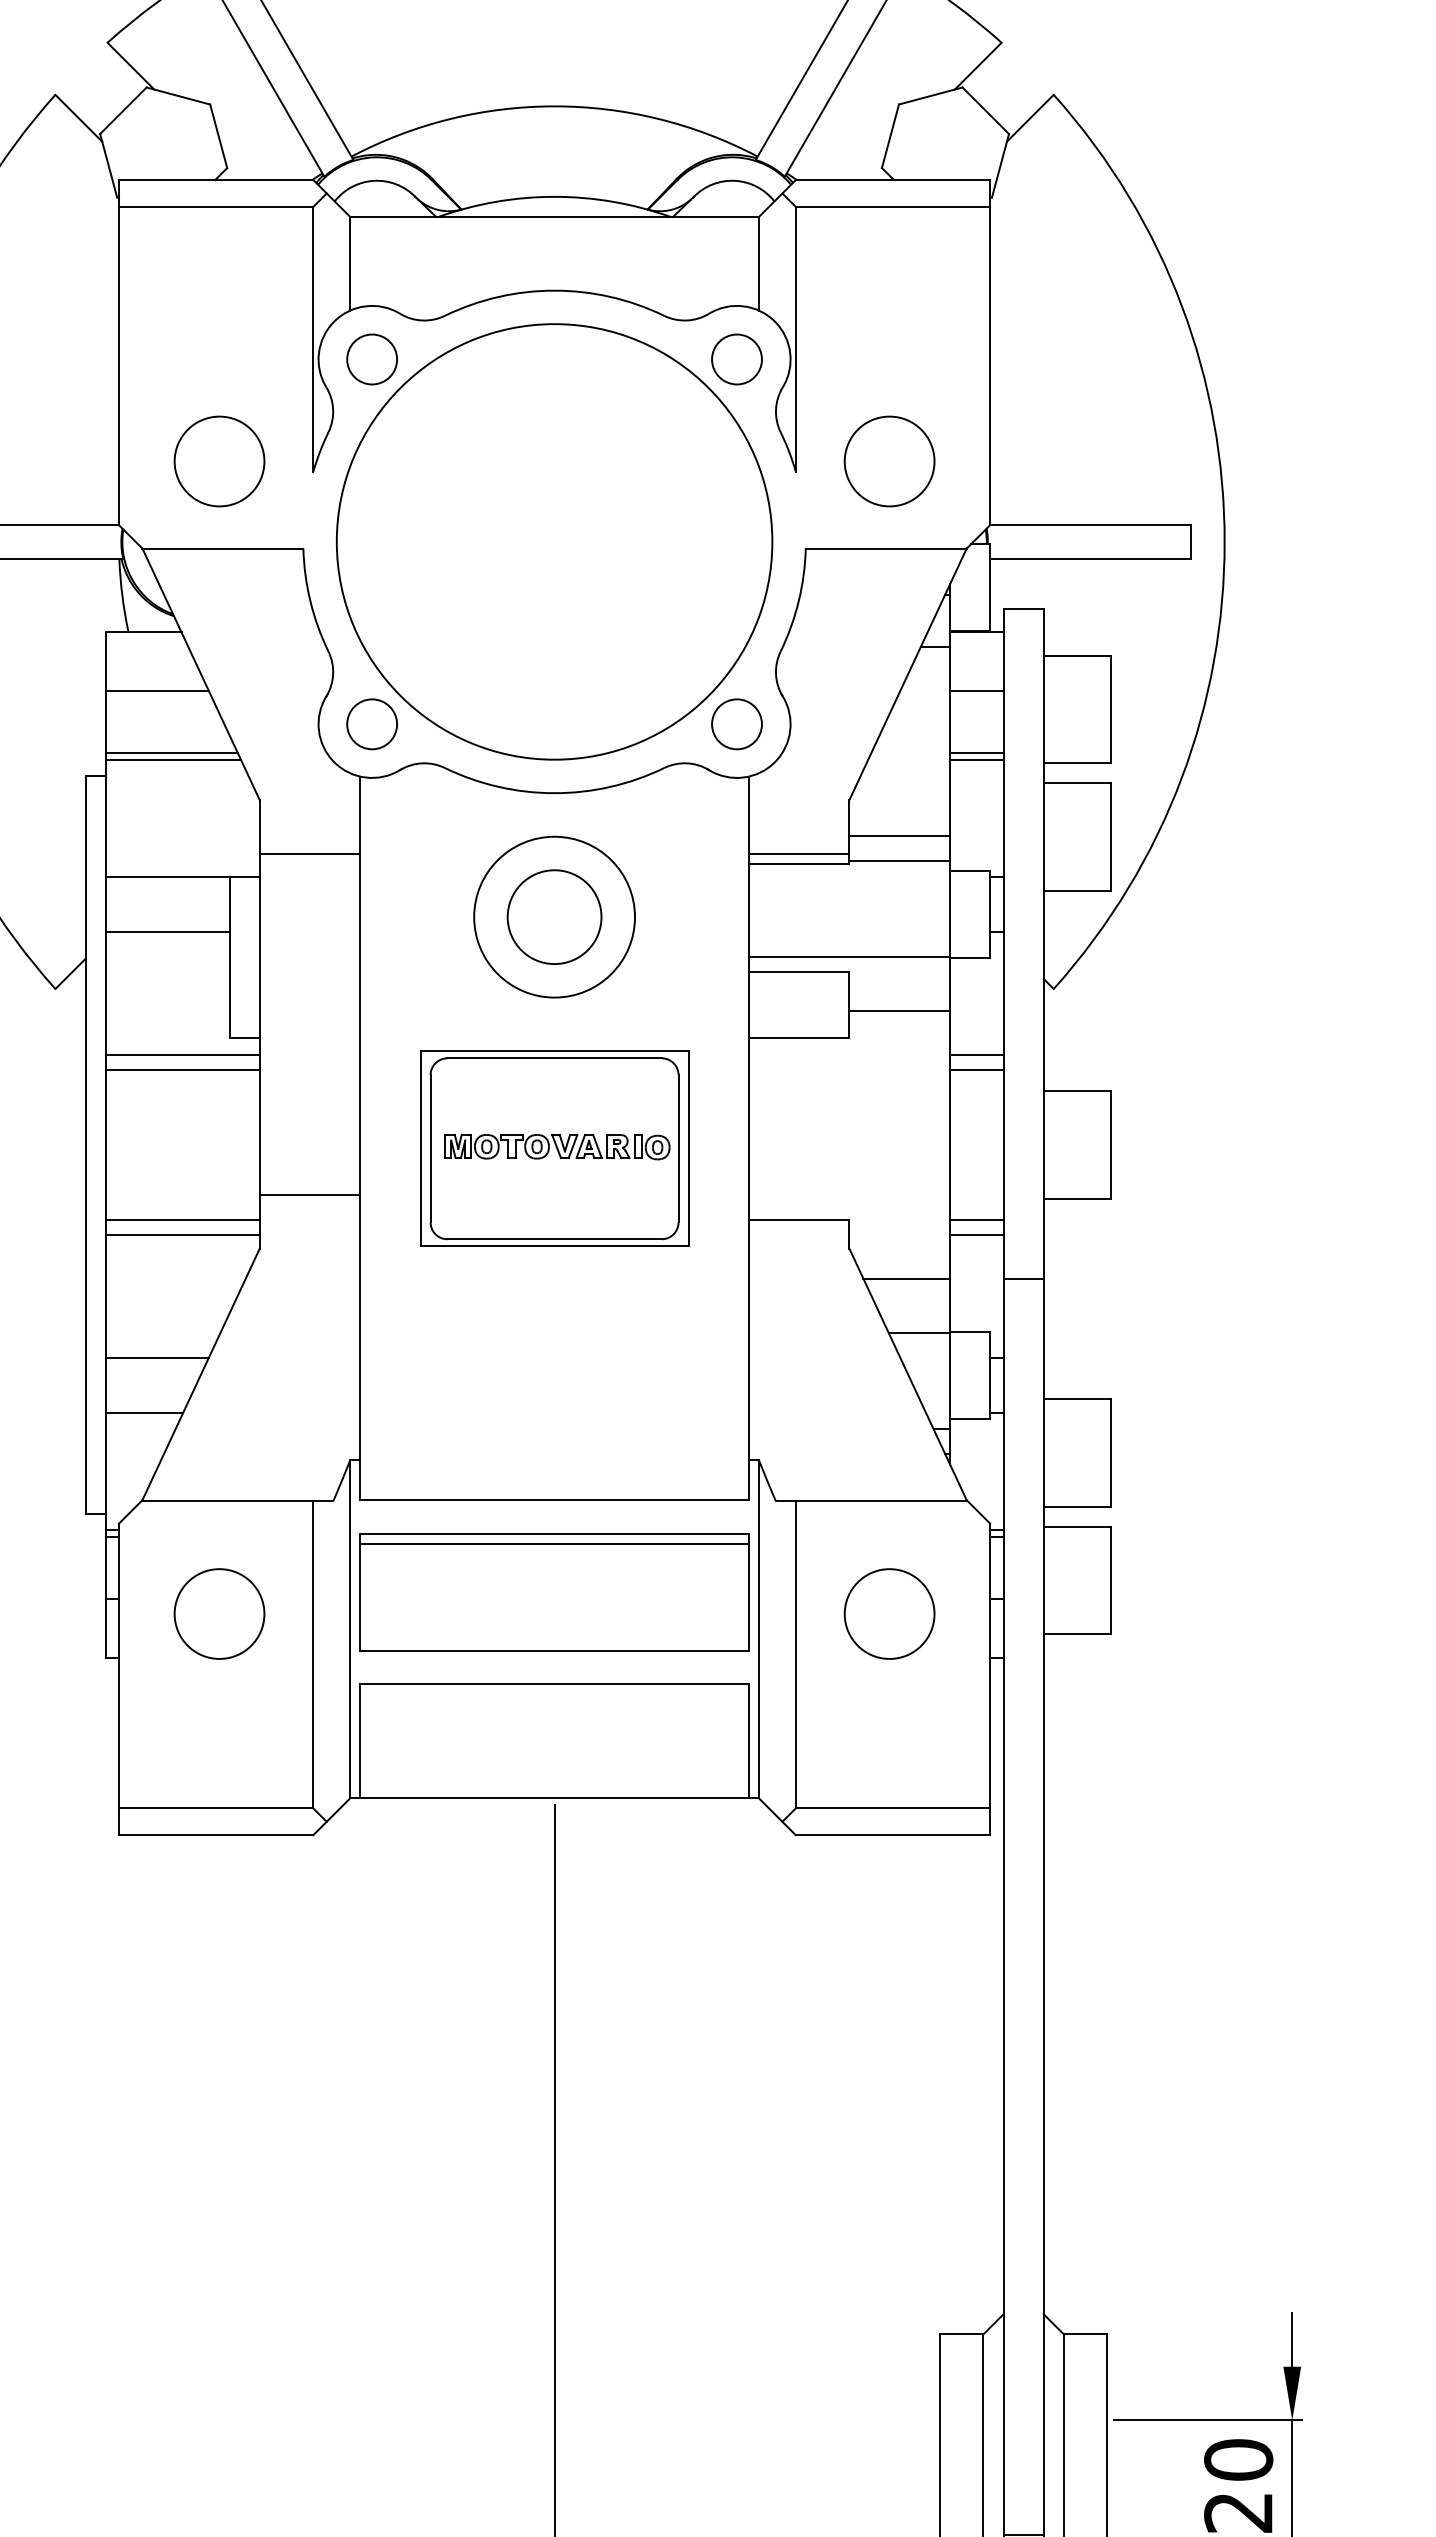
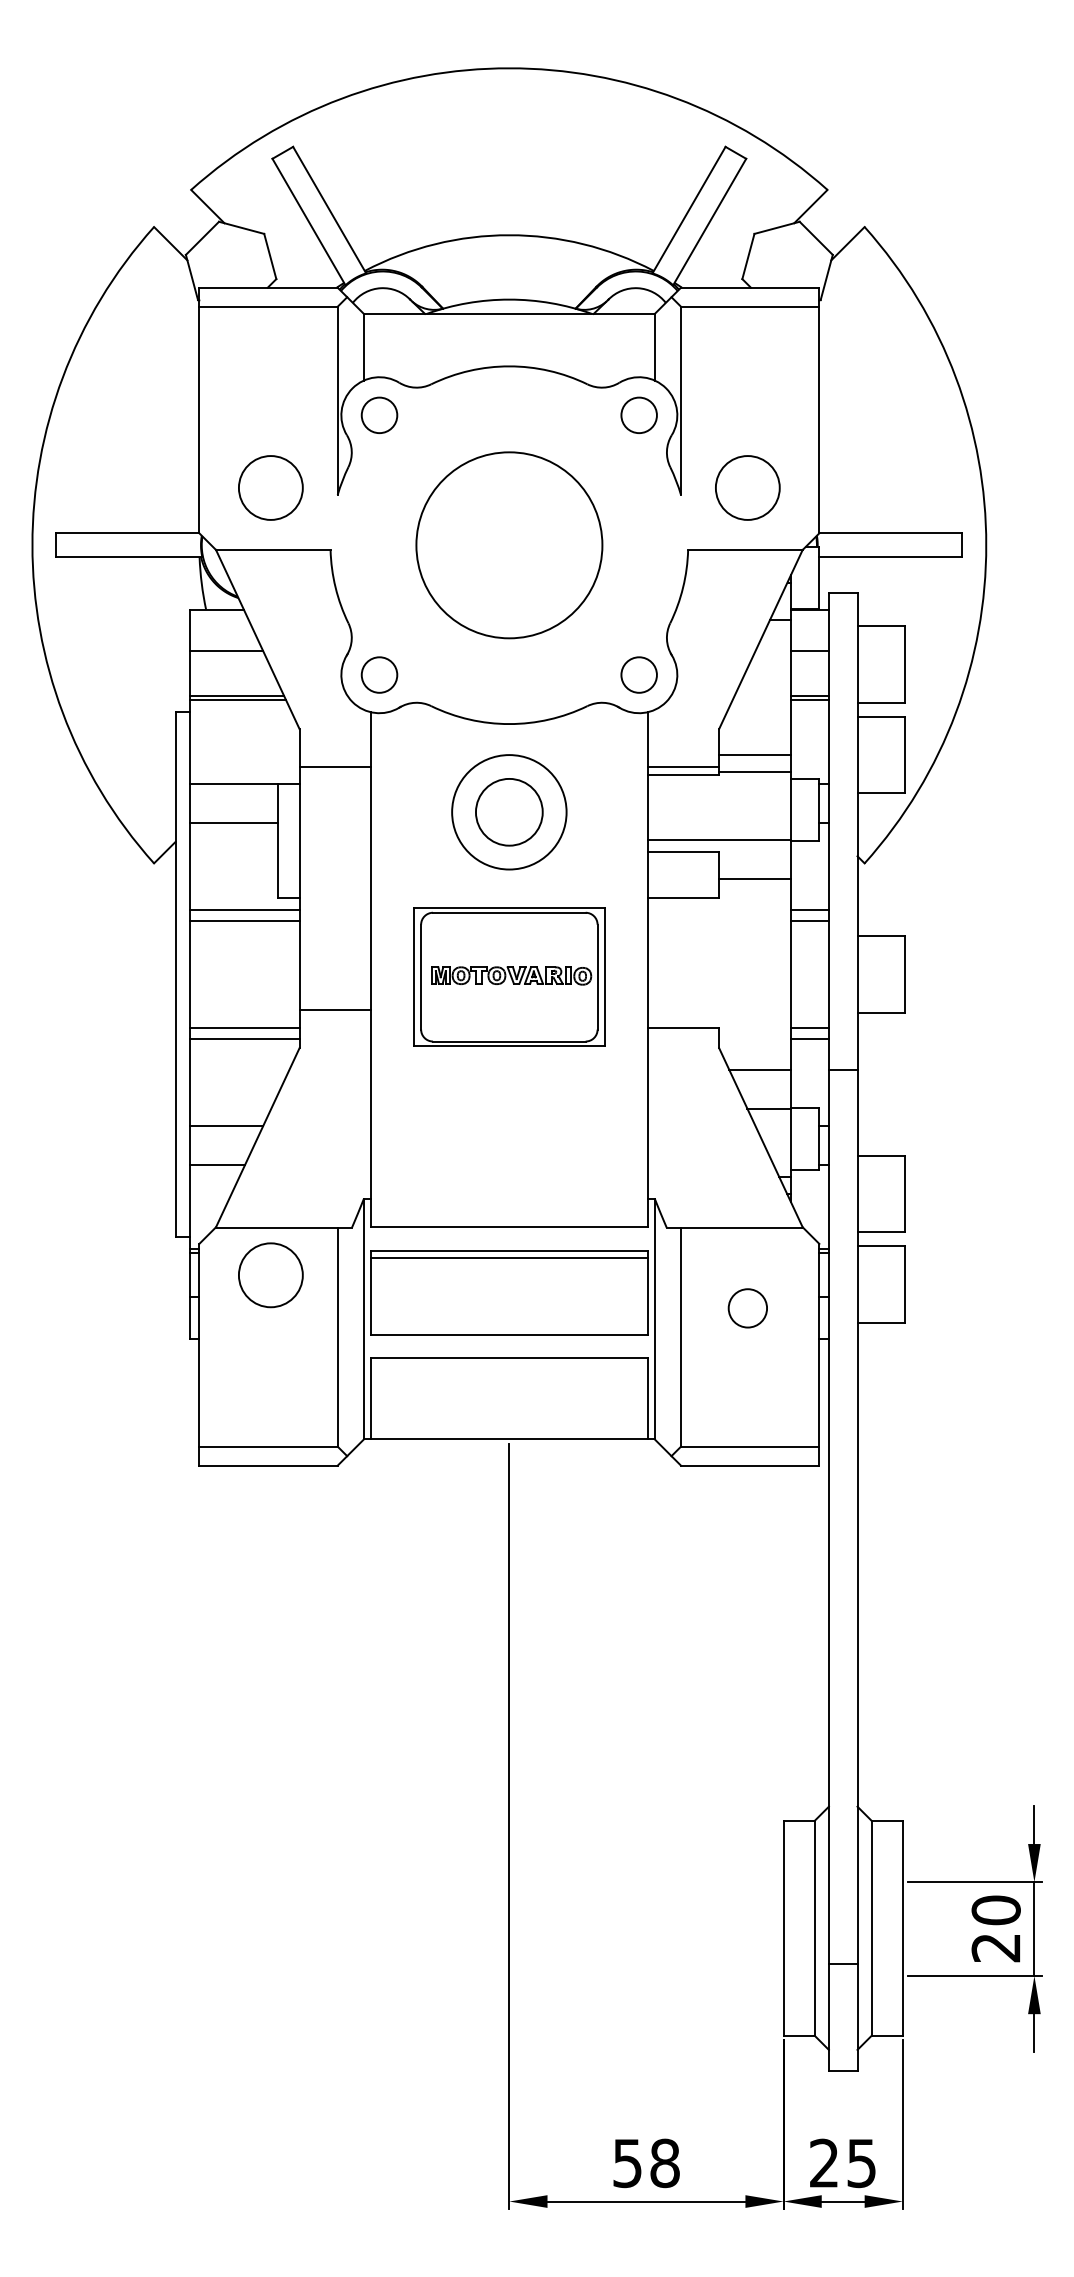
circle: (554, 542) -> (509, 545), size x0.6
circle: (218, 1614) -> (270, 1275), moved
circle: (889, 1614) -> (747, 1308), size x0.6

